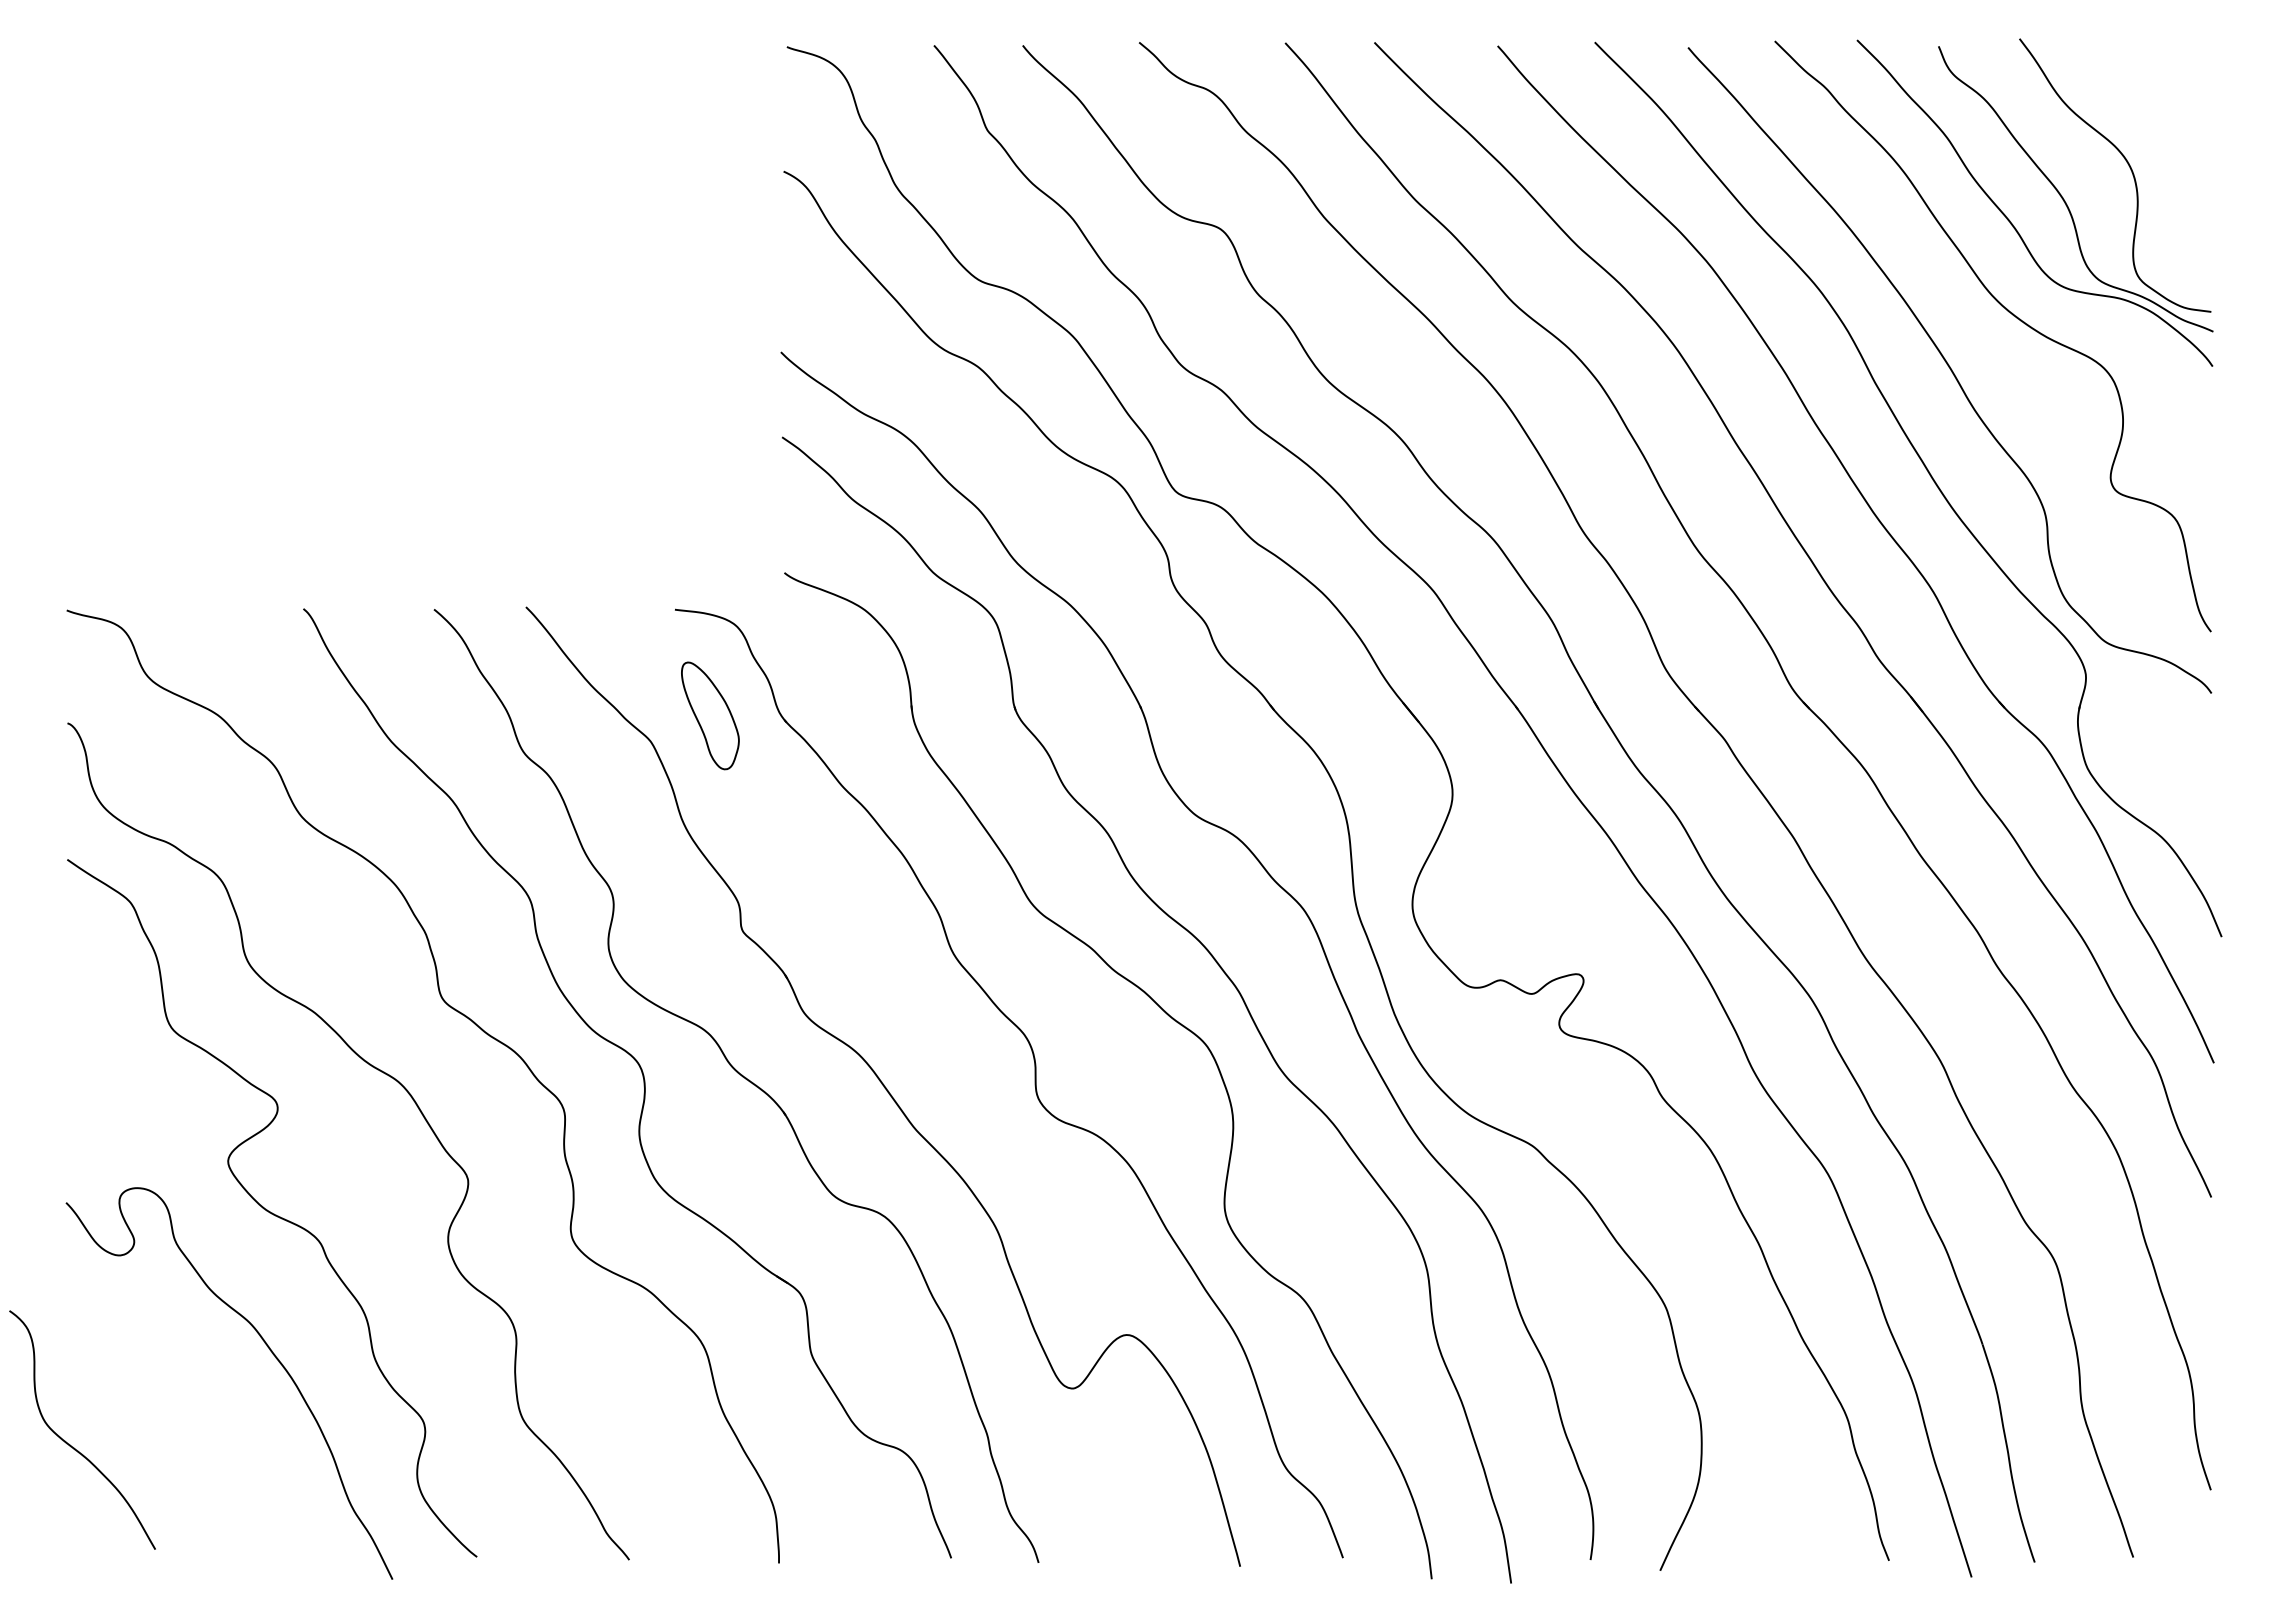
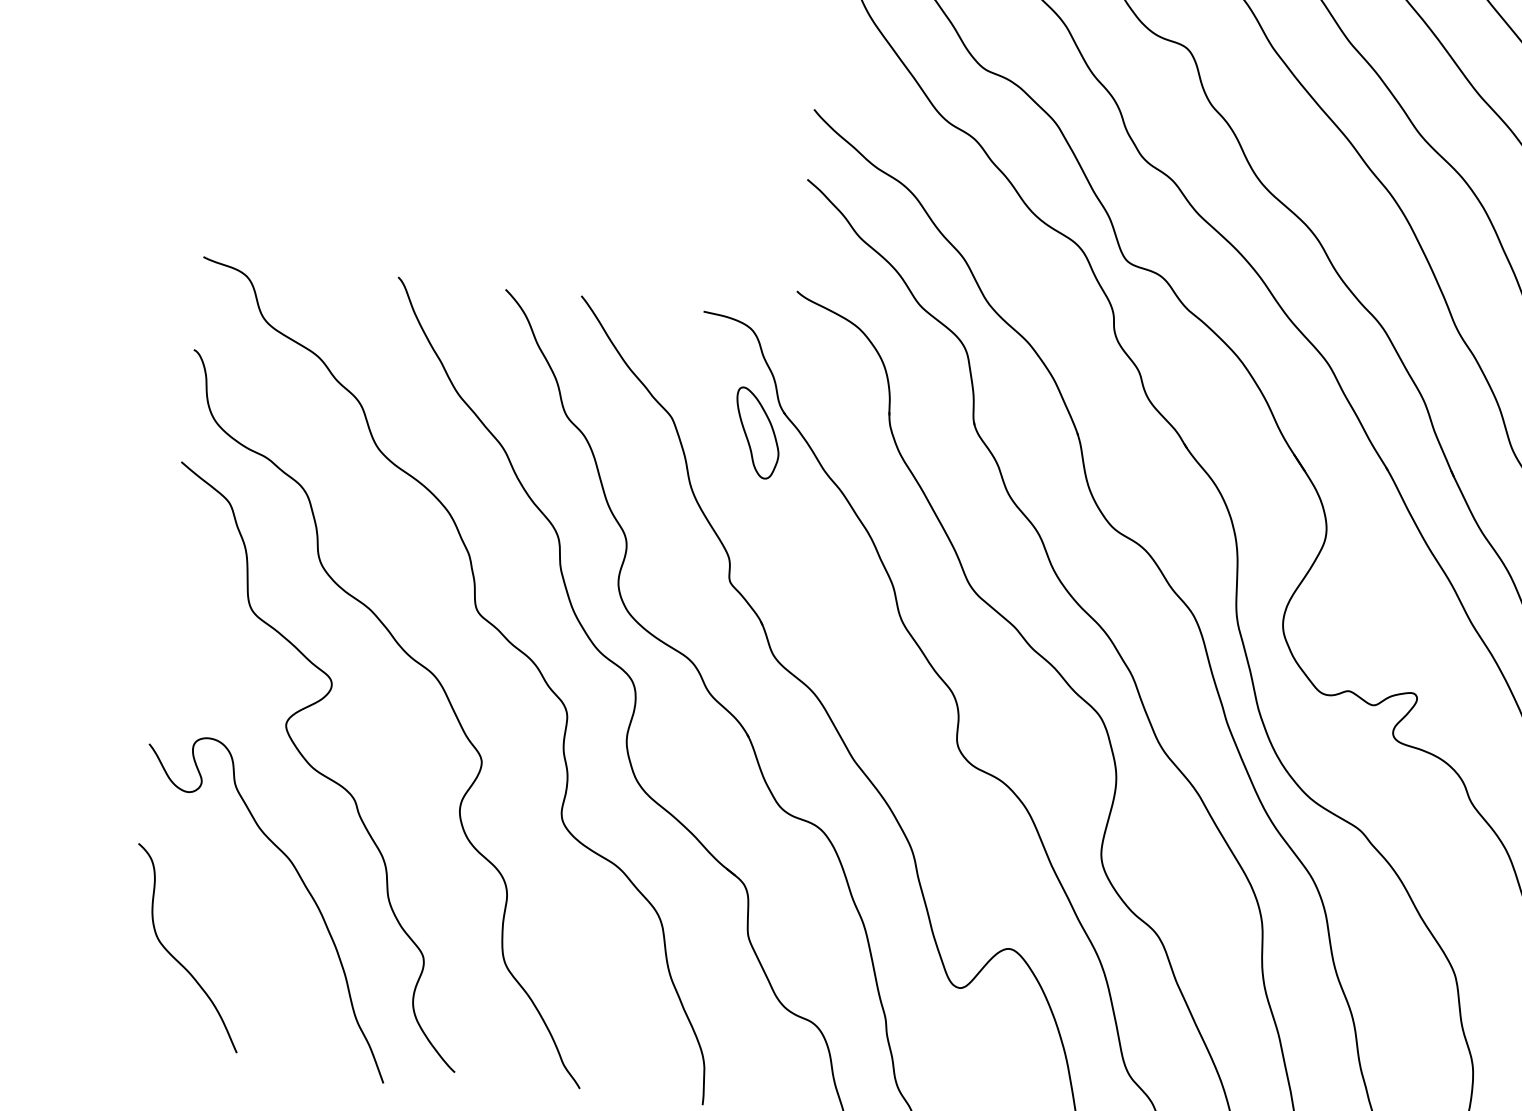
part: (710, 715) -> (757, 433), moved
curve: (69, 1443) -> (175, 958), moved

